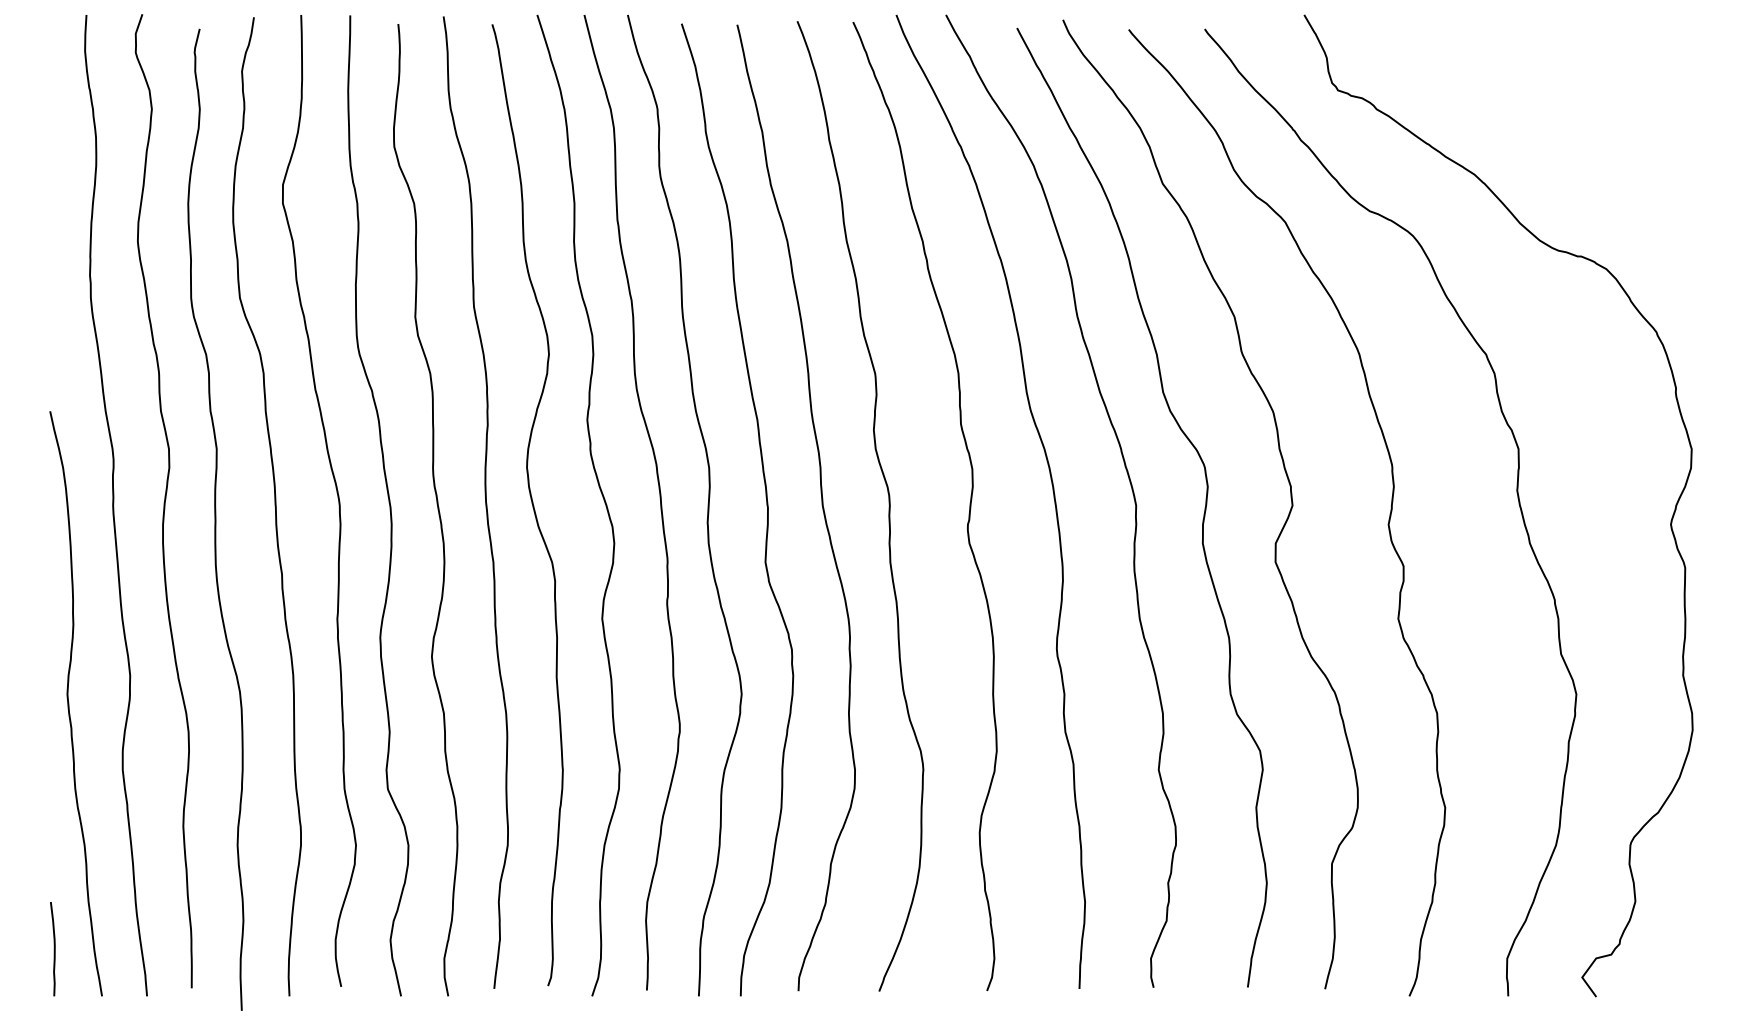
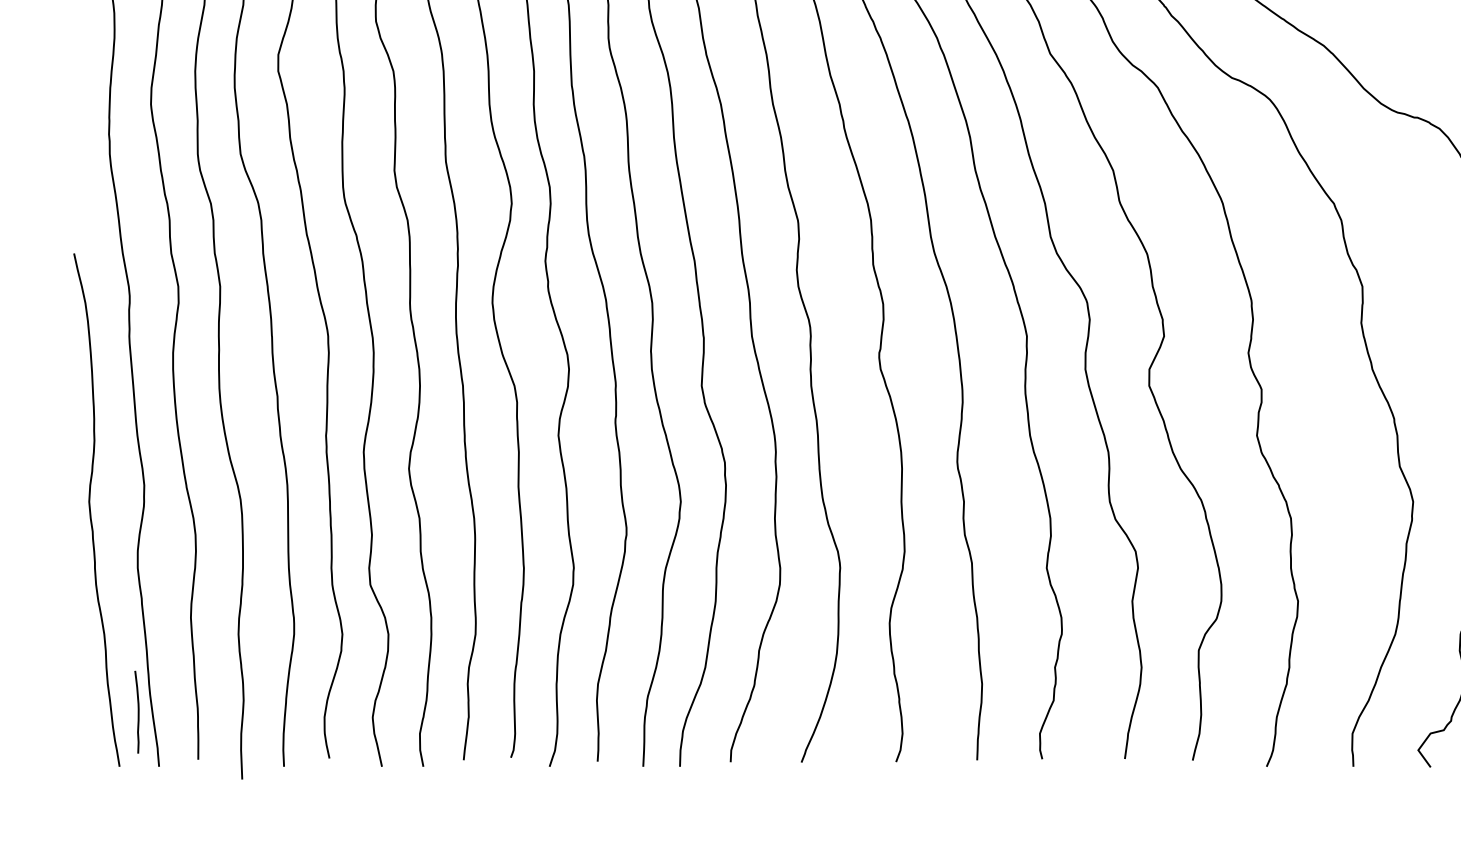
curve: (53, 949) -> (137, 712), moved

